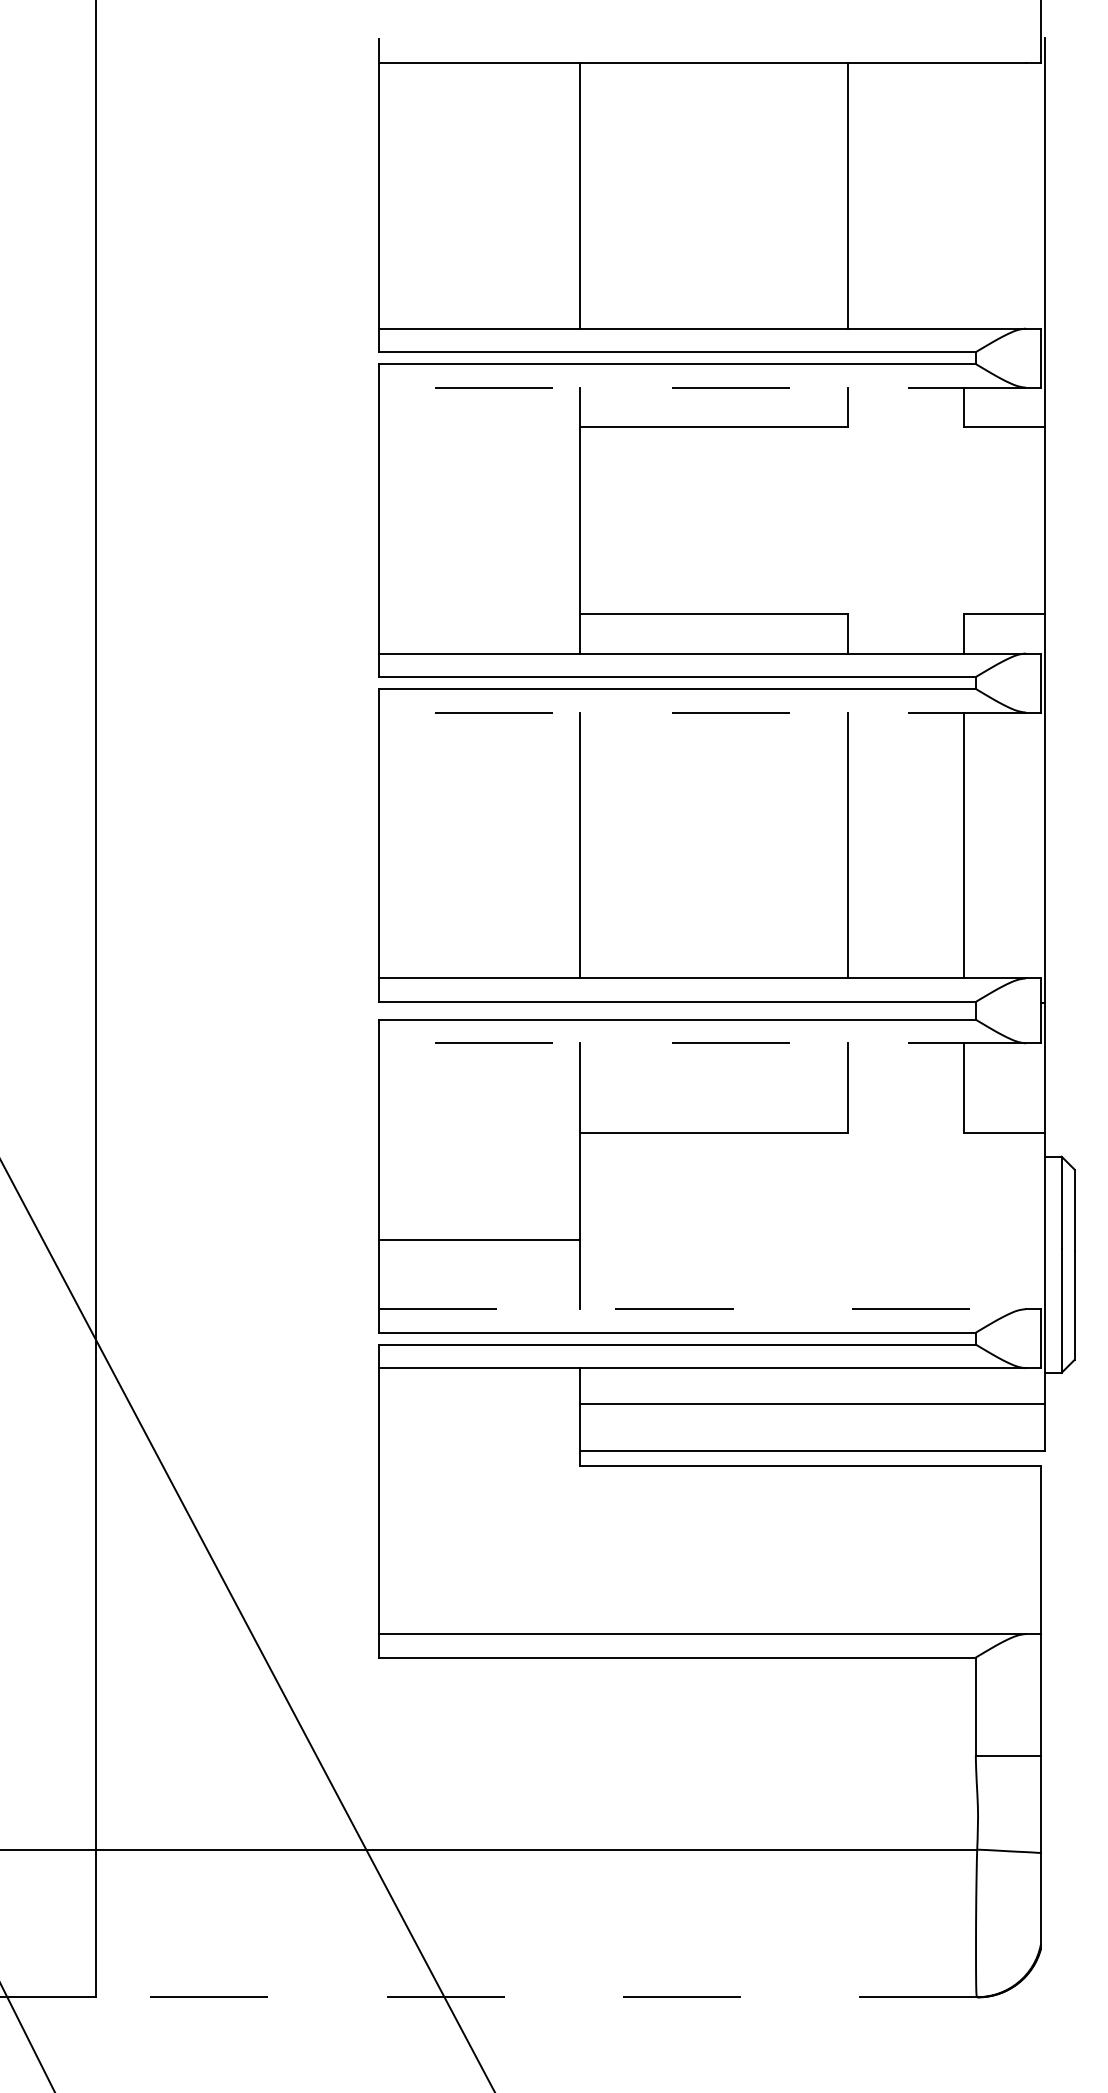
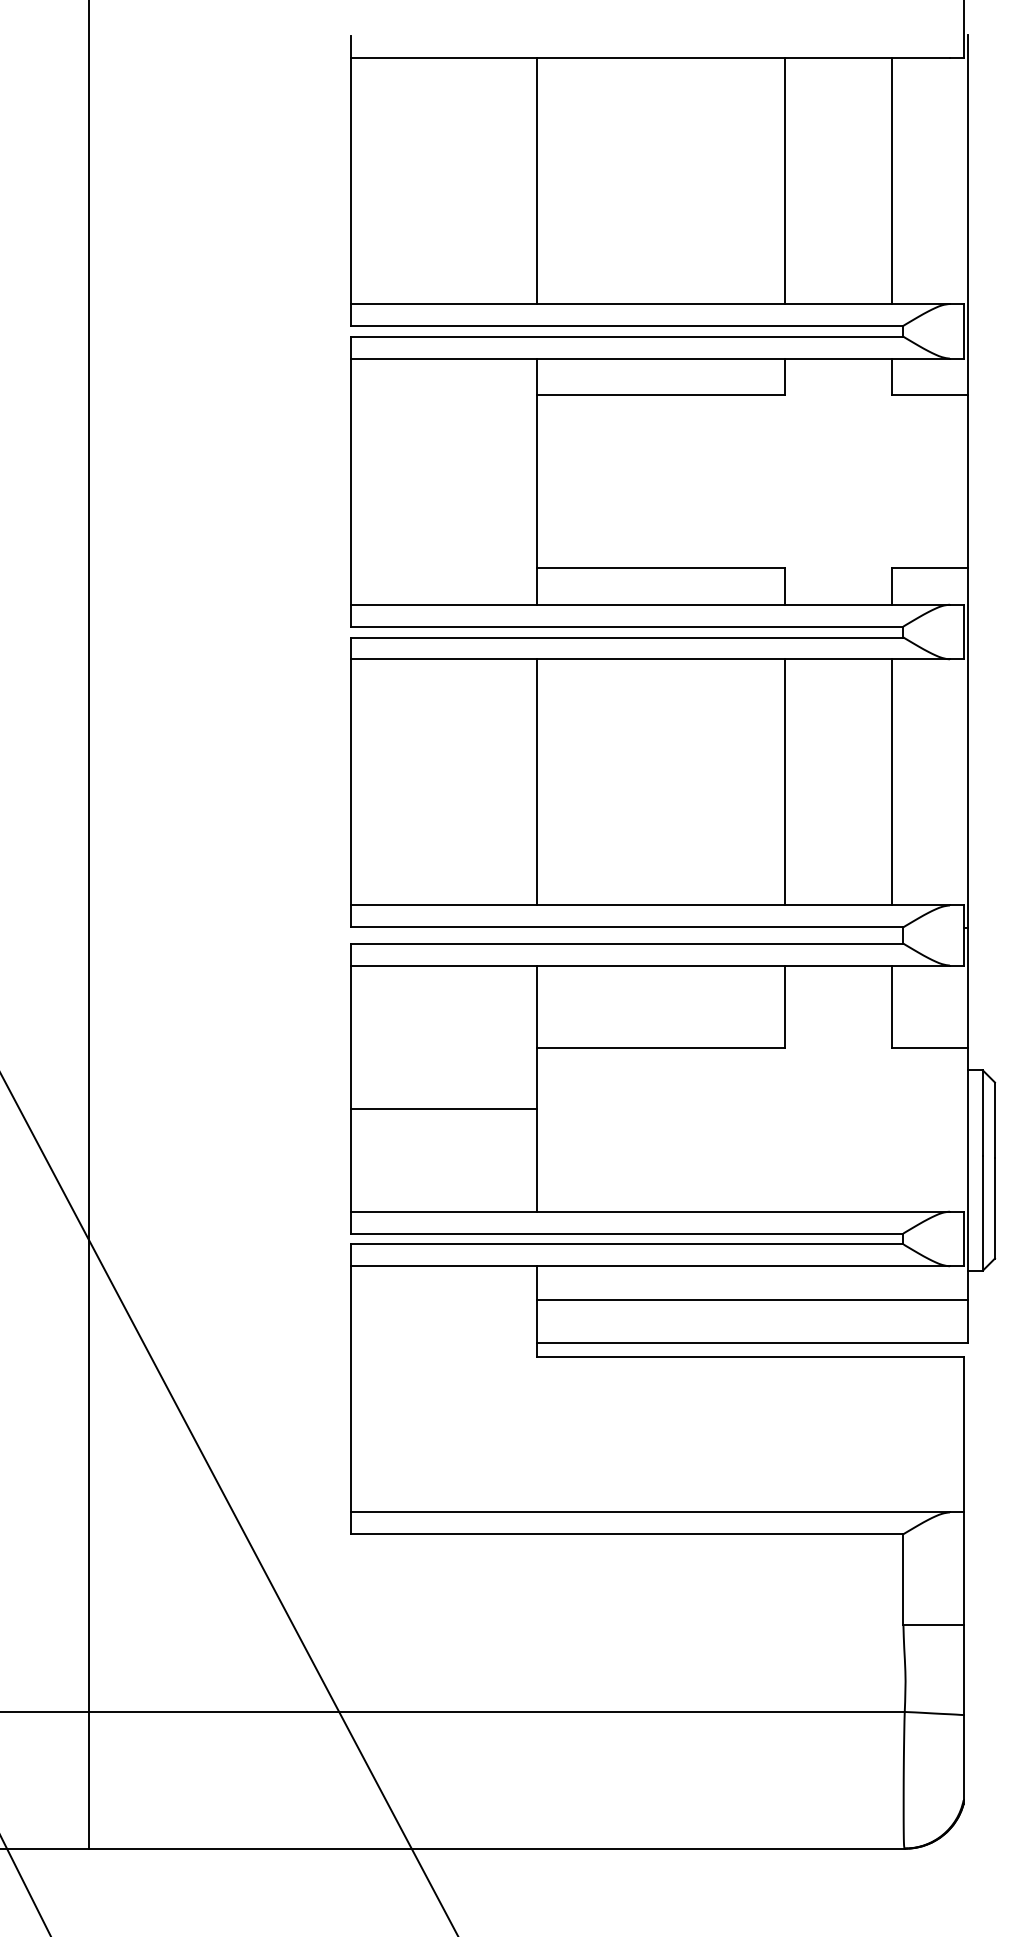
line: (963, 195) -> (892, 180), added
line: (702, 387) -> (650, 358), dashed -> solid
line: (702, 712) -> (650, 659), dashed -> solid
line: (702, 1043) -> (650, 965), dashed -> solid
line: (479, 1239) -> (444, 1109), moved
line: (703, 1309) -> (651, 1211), dashed -> solid
line: (536, 1997) -> (496, 1848), dashed -> solid

